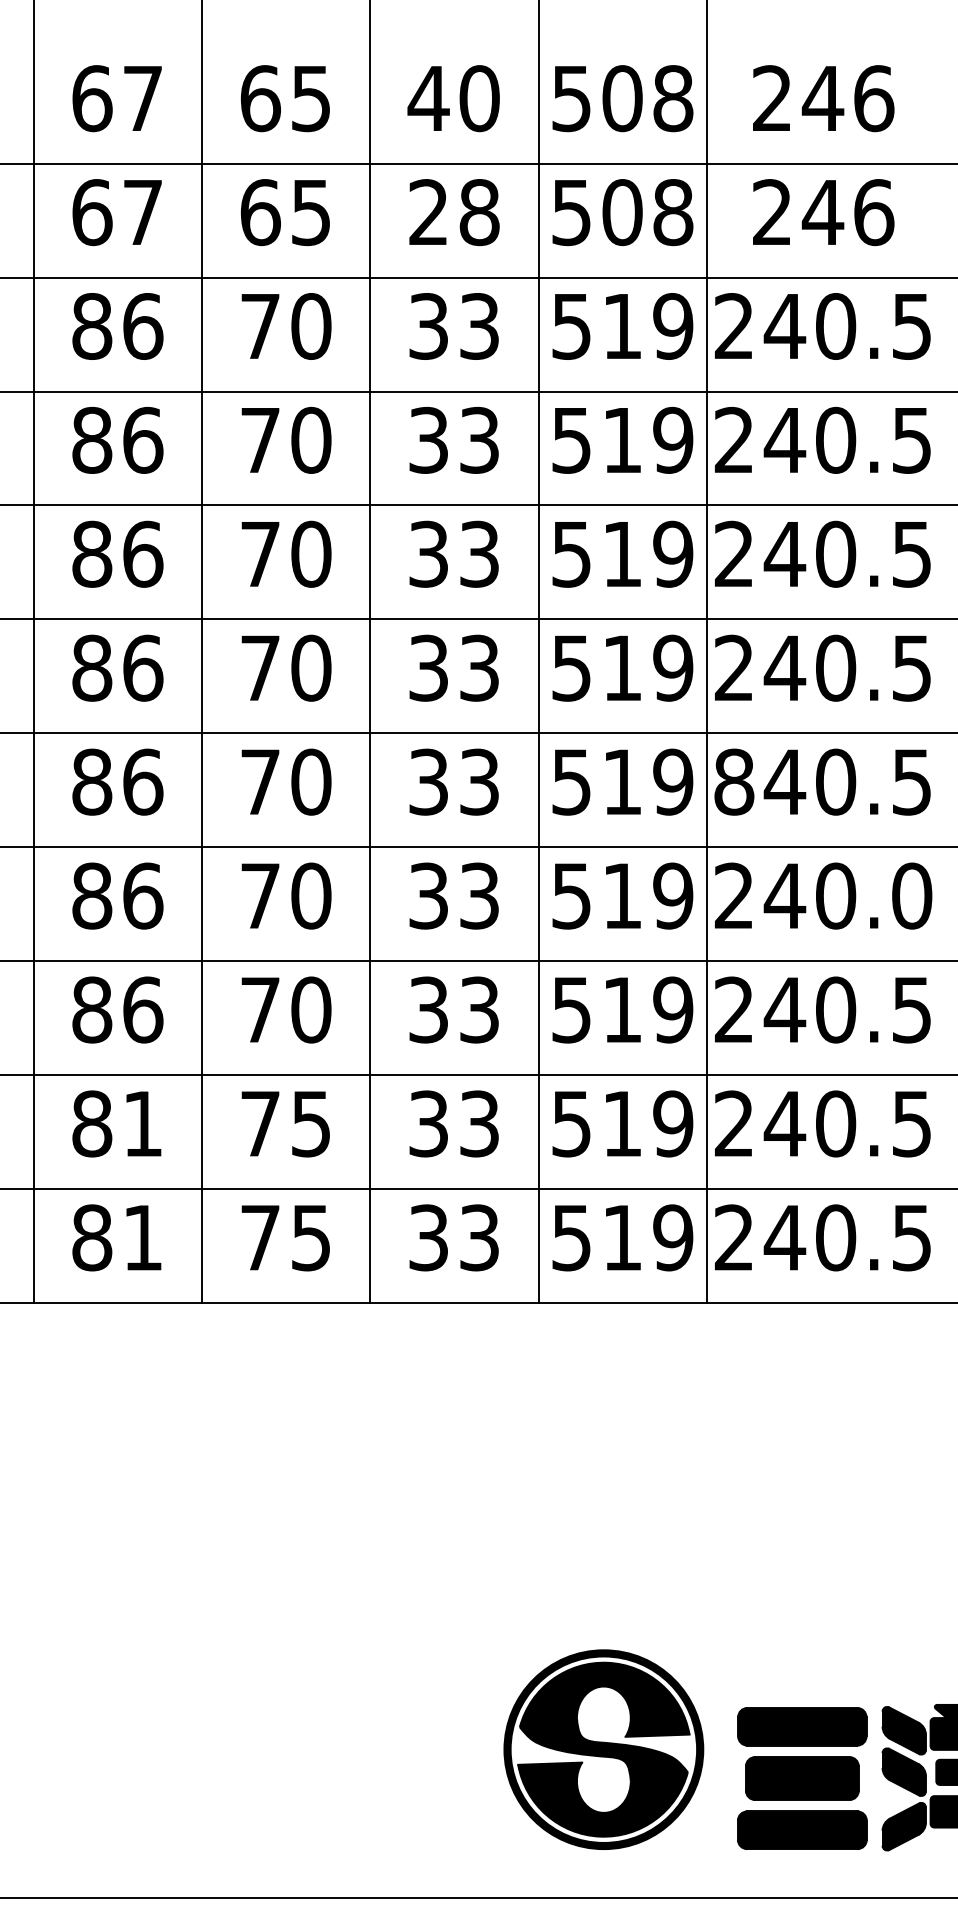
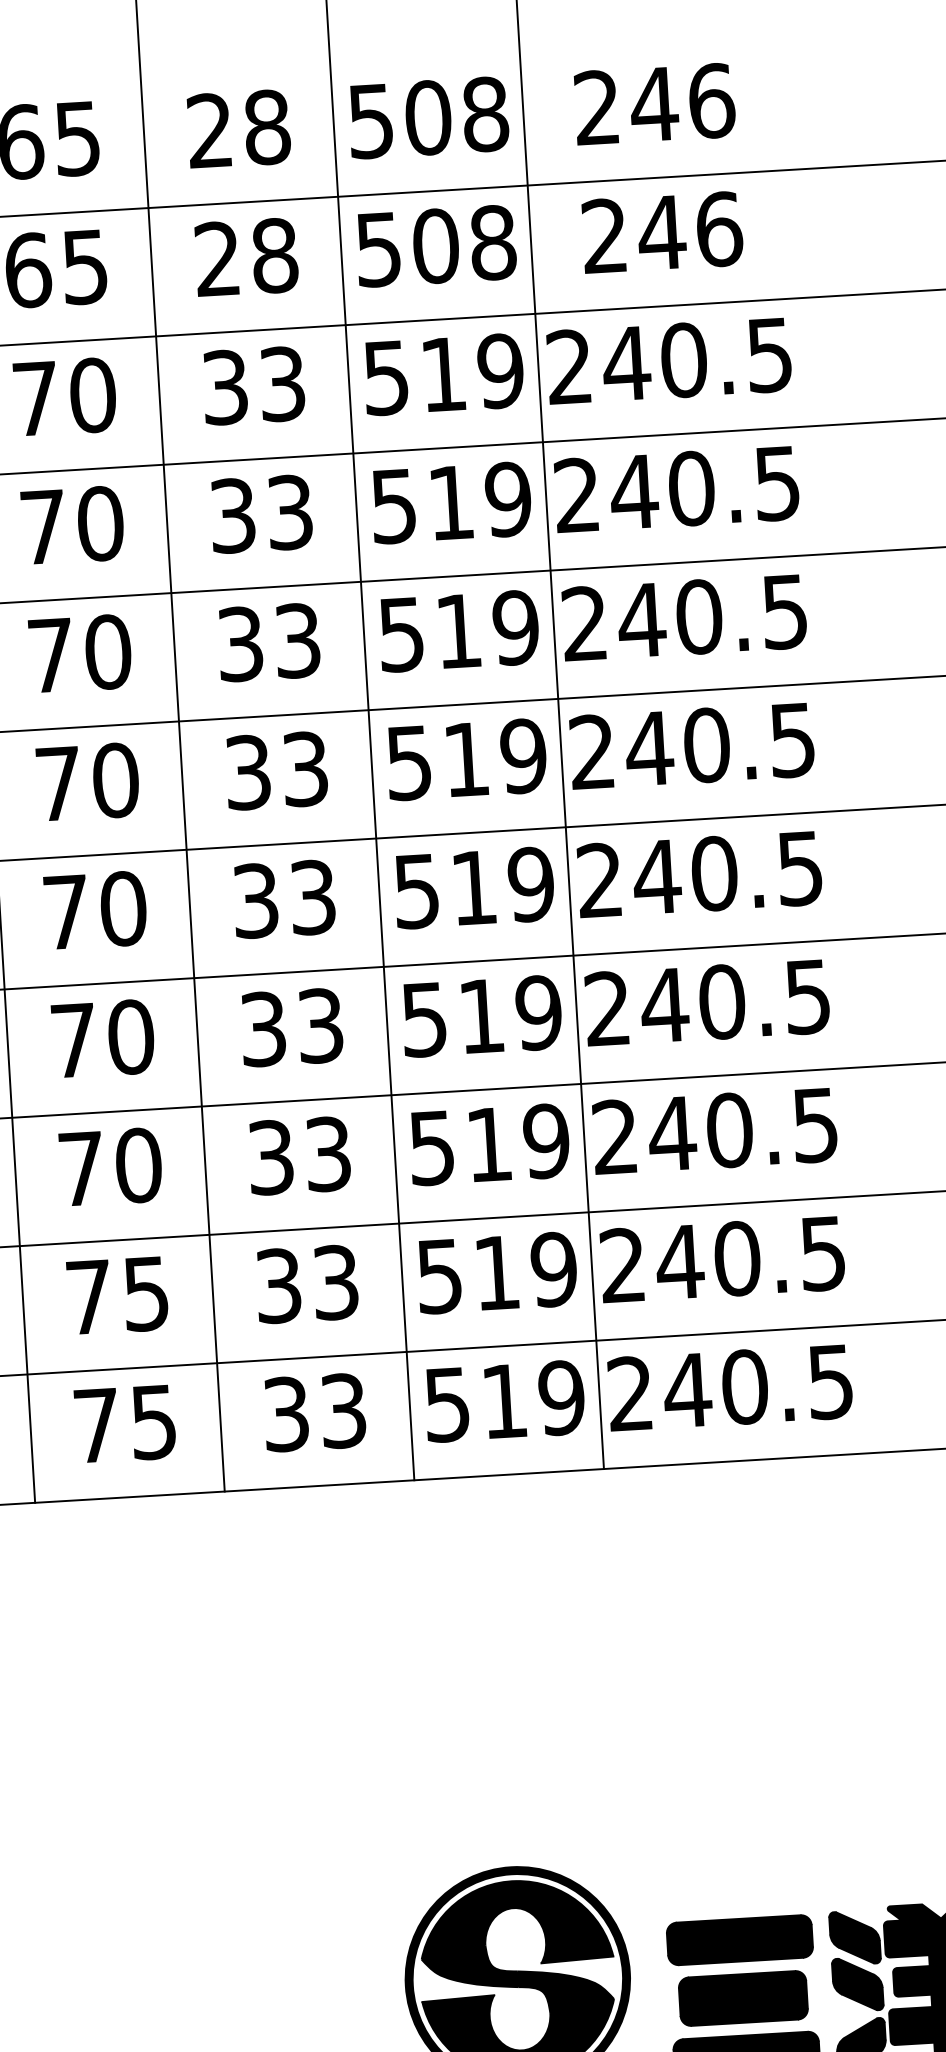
text: (453, 98) -> (237, 129), 40 -> 28
text: (734, 781) -> (600, 879), 840.5 -> 240.5
text: (912, 895) -> (808, 996), 240.0 -> 240.5

